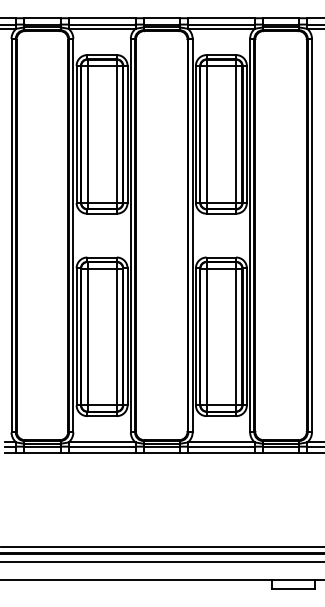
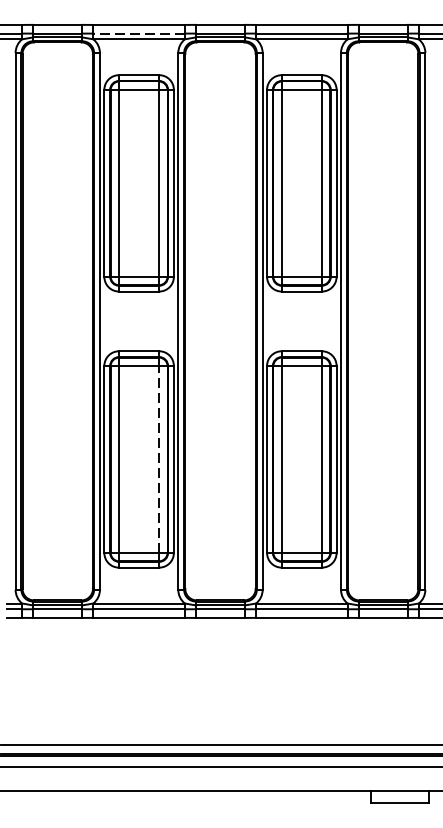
line: (102, 24) -> (139, 33), solid -> dashed
line: (116, 336) -> (158, 459), solid -> dashed

